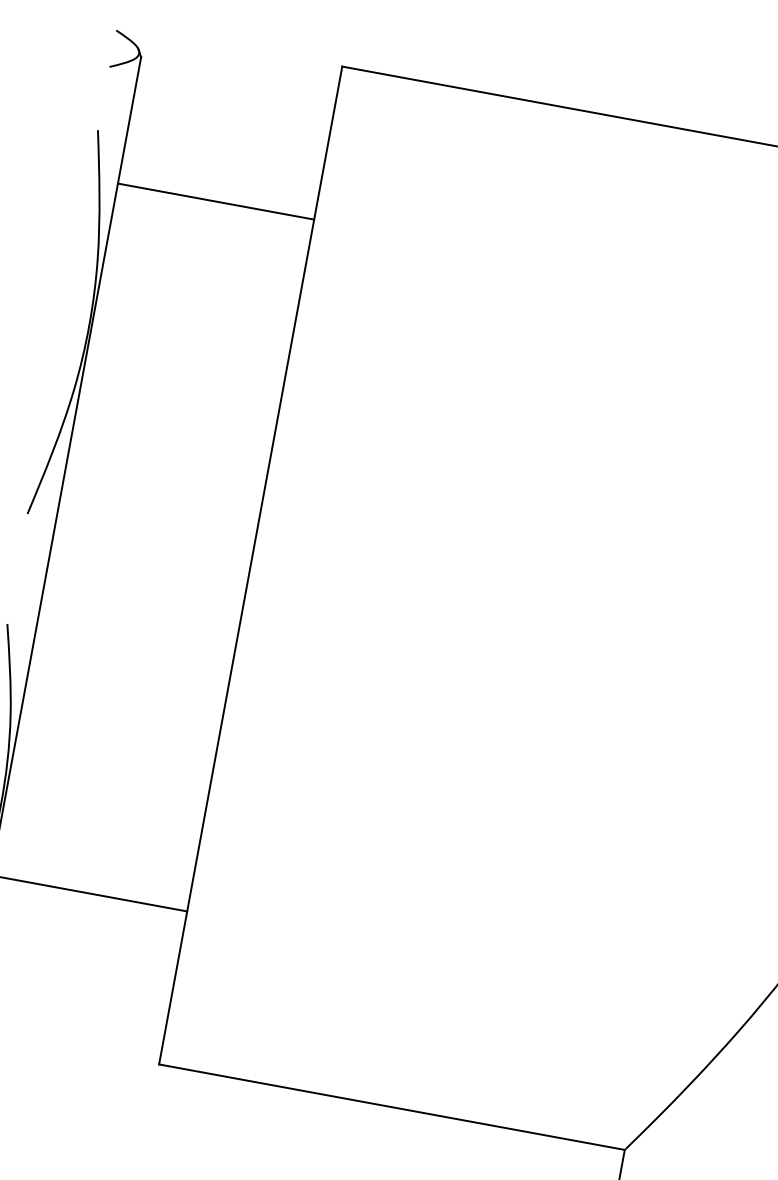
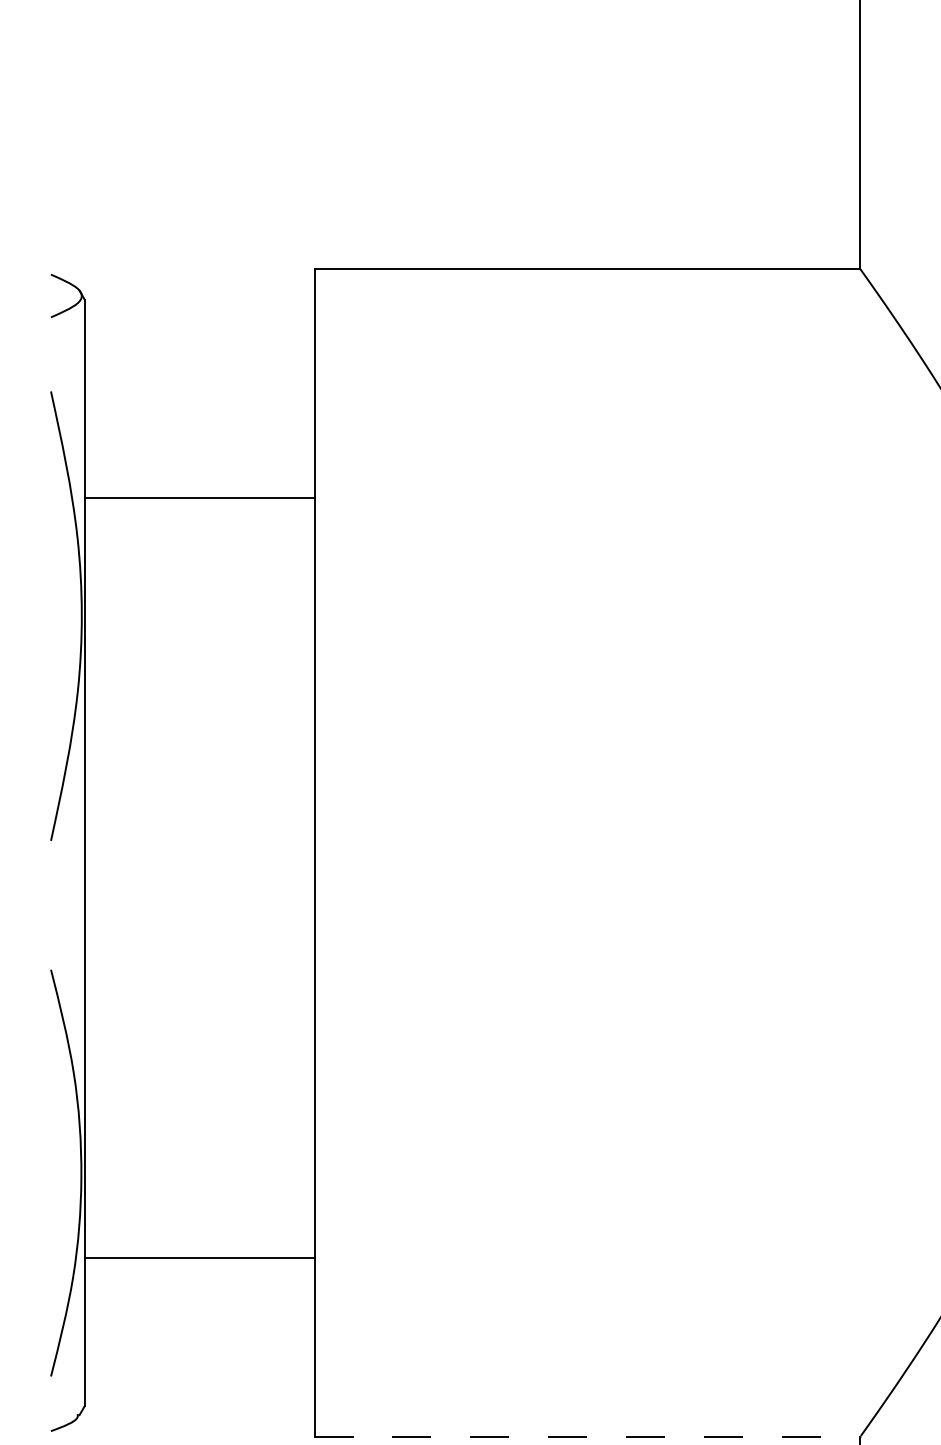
line: (215, 201) -> (199, 497), moved
line: (392, 1107) -> (587, 1437), solid -> dashed

